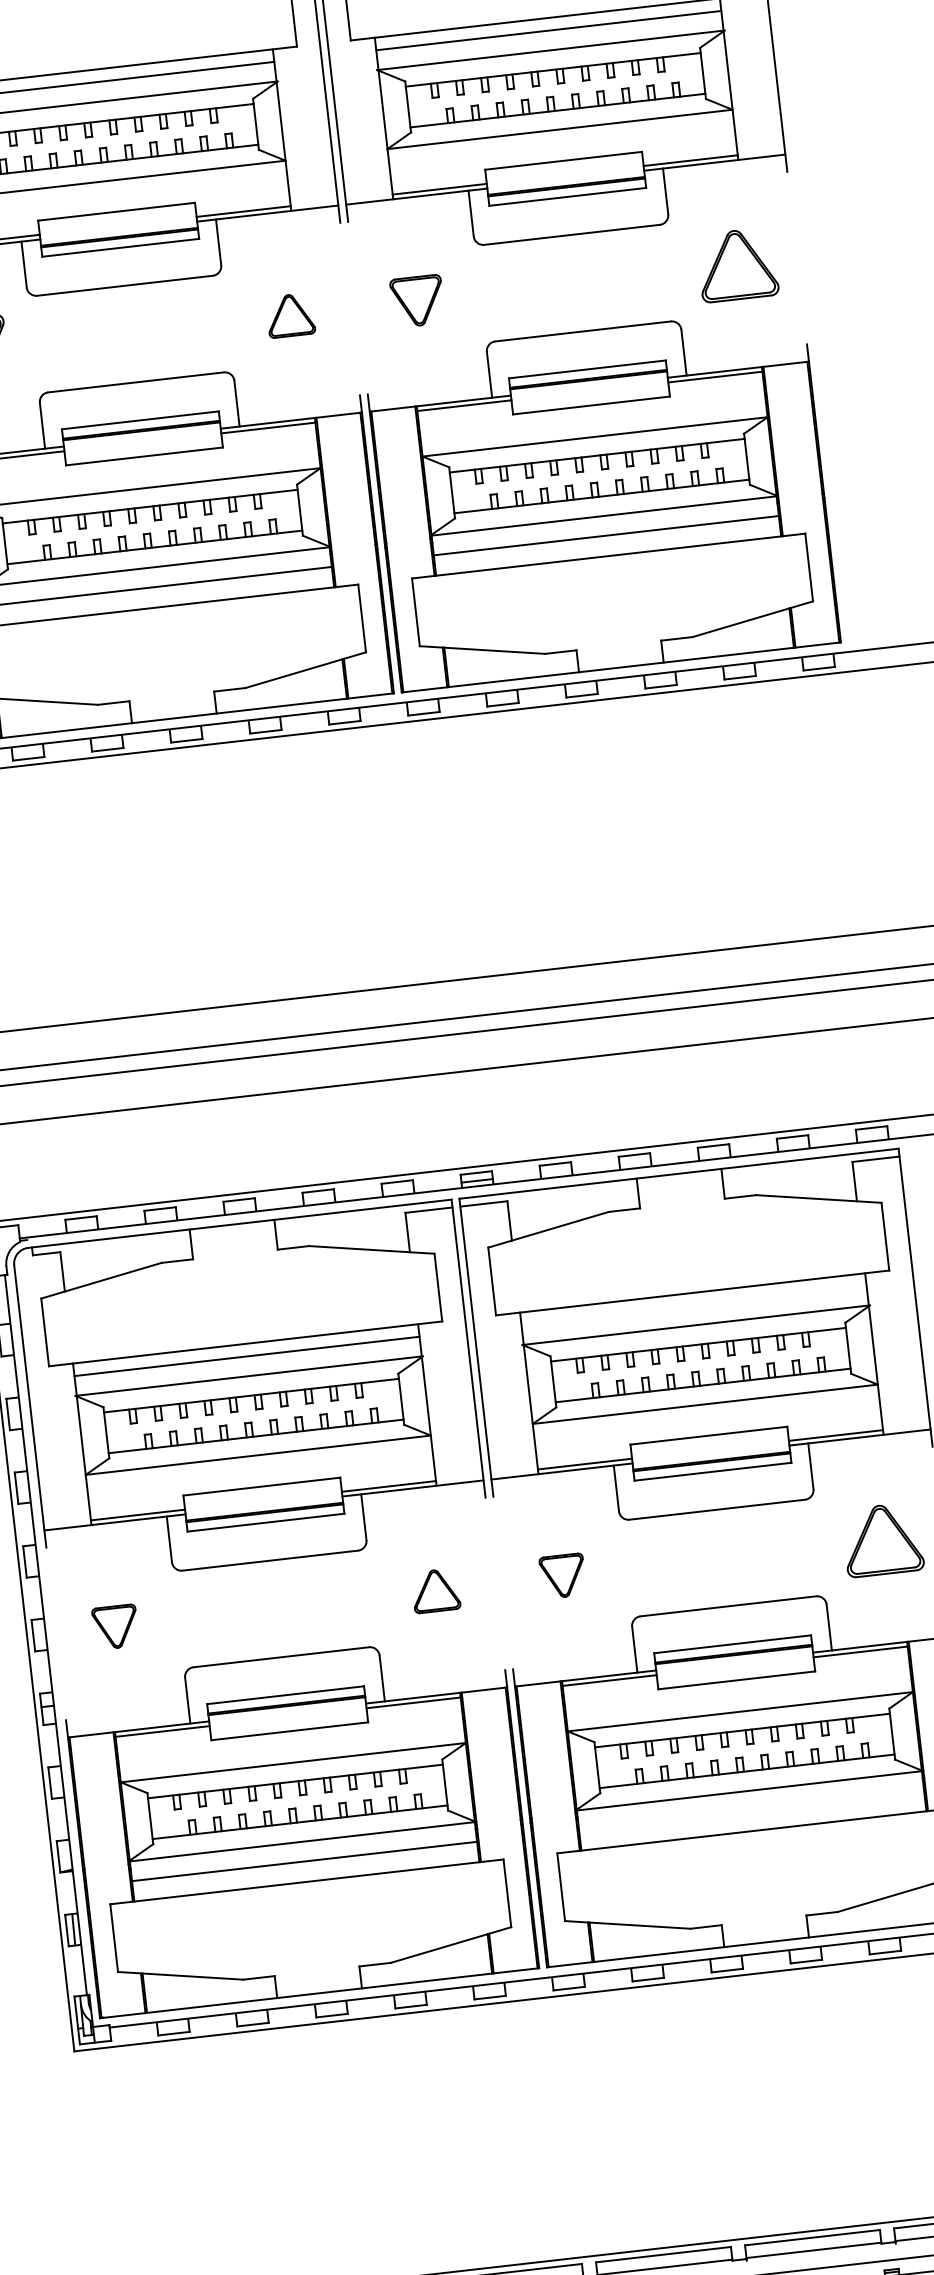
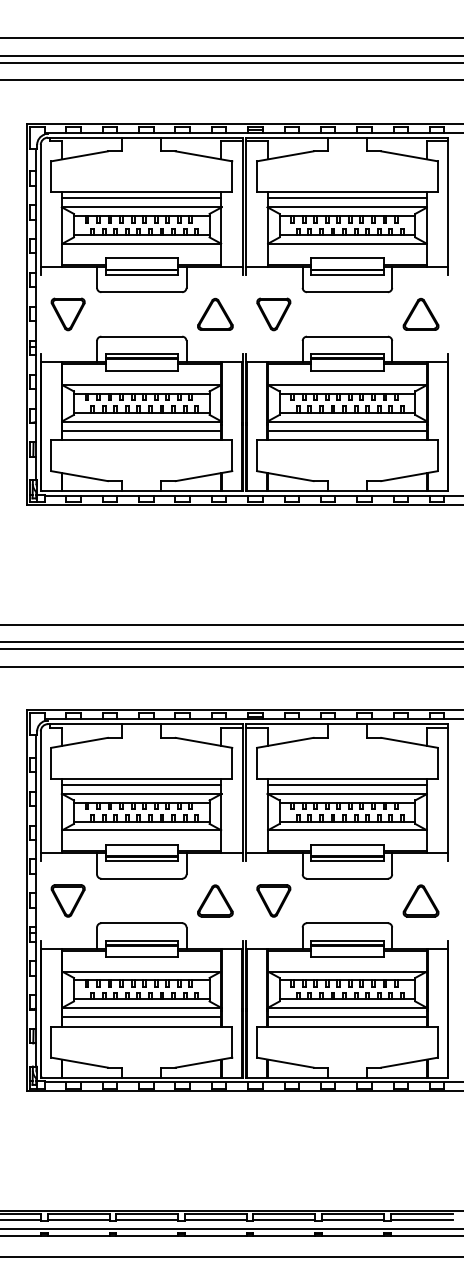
part: (416, 301) -> (273, 314), size x1.43
part: (290, 313) -> (215, 313), size x1.67
line: (694, 1304) -> (347, 784), added
part: (561, 1575) -> (273, 900), size x1.67
part: (435, 1589) -> (215, 900), size x1.67
part: (114, 1626) -> (67, 900), size x1.67
line: (751, 1811) -> (347, 1017), added

